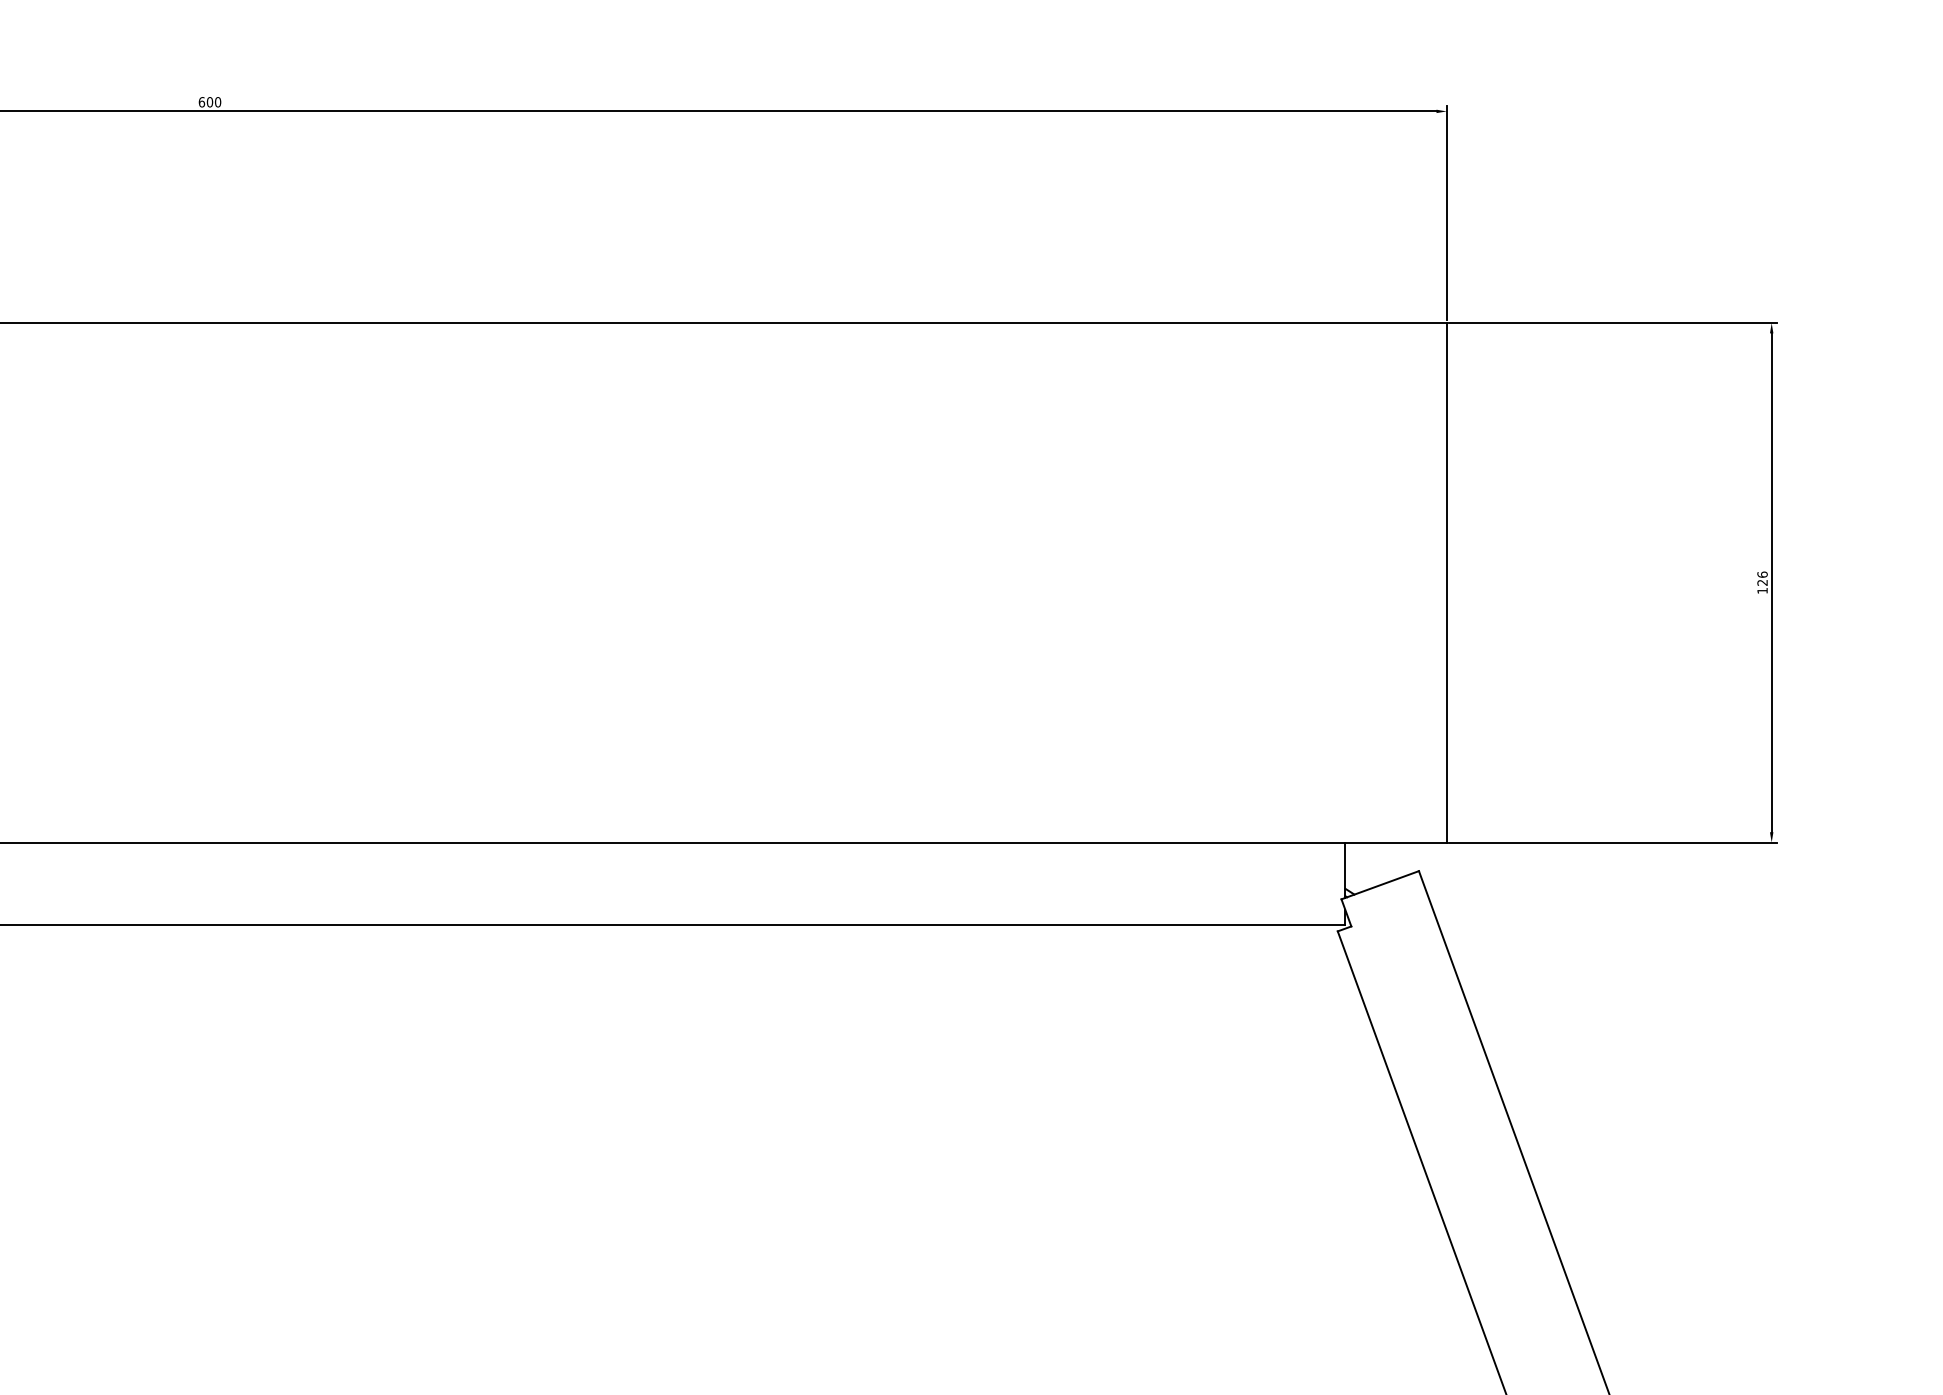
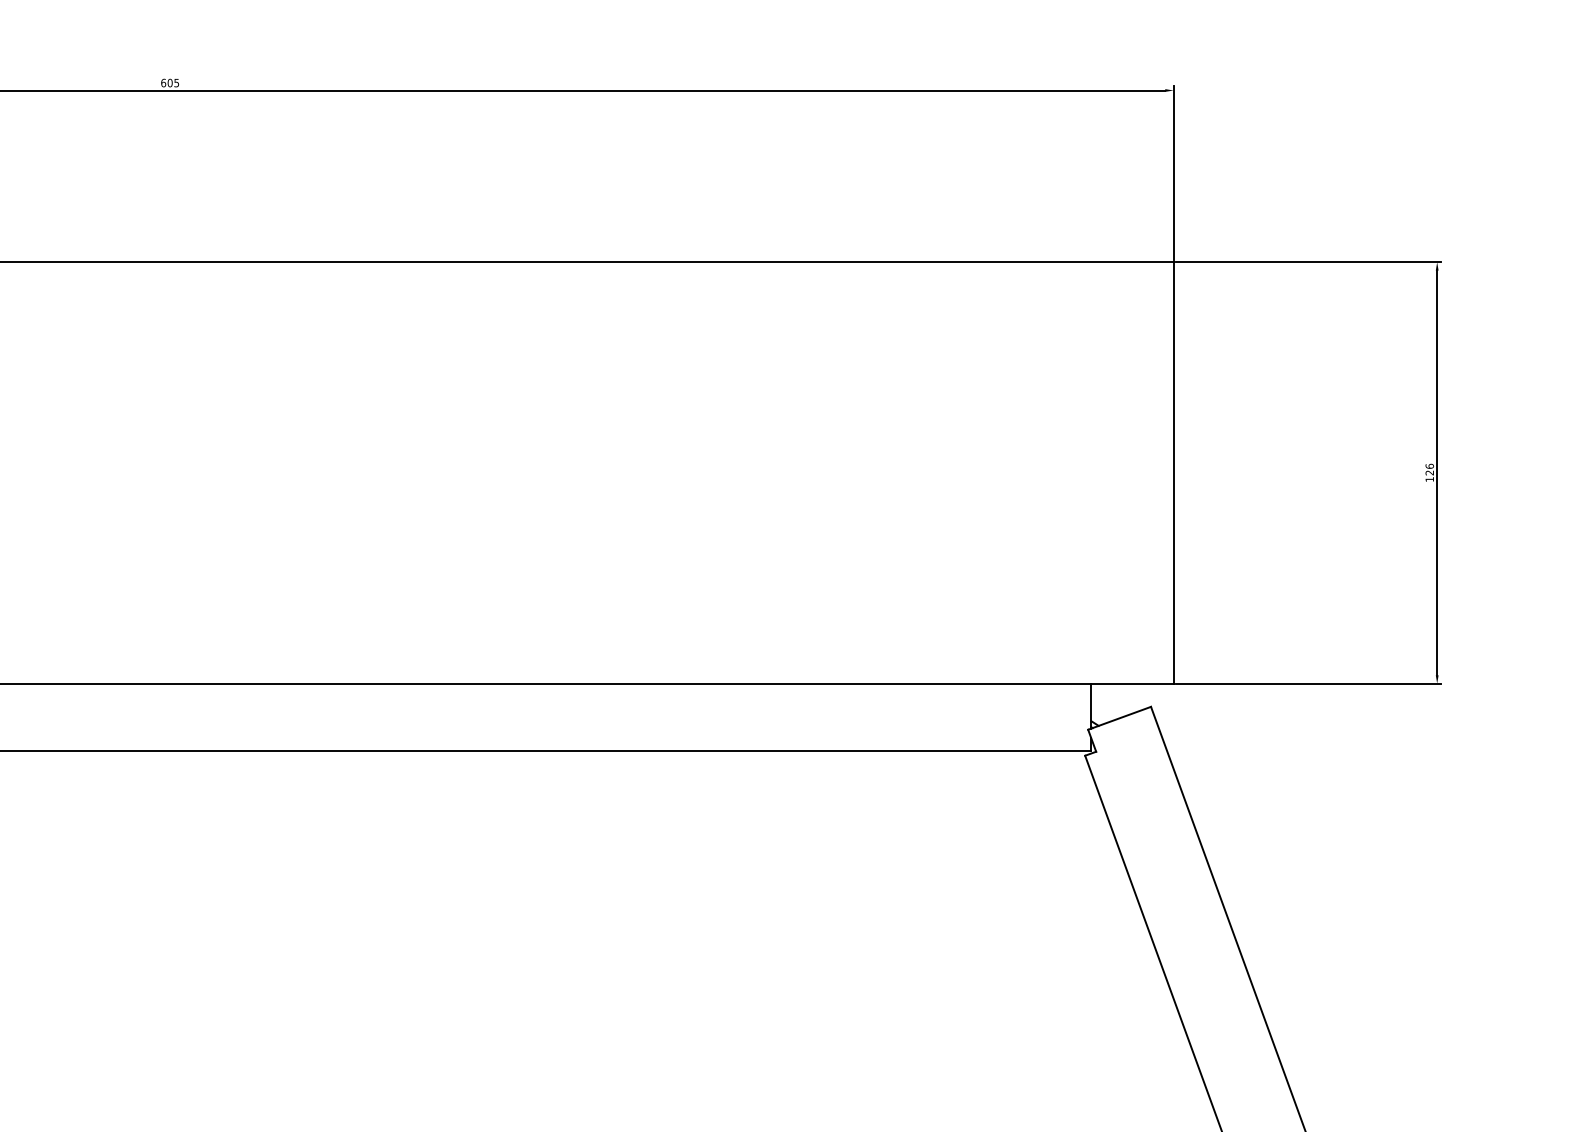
text: (218, 102) -> (177, 83), 600 -> 605

